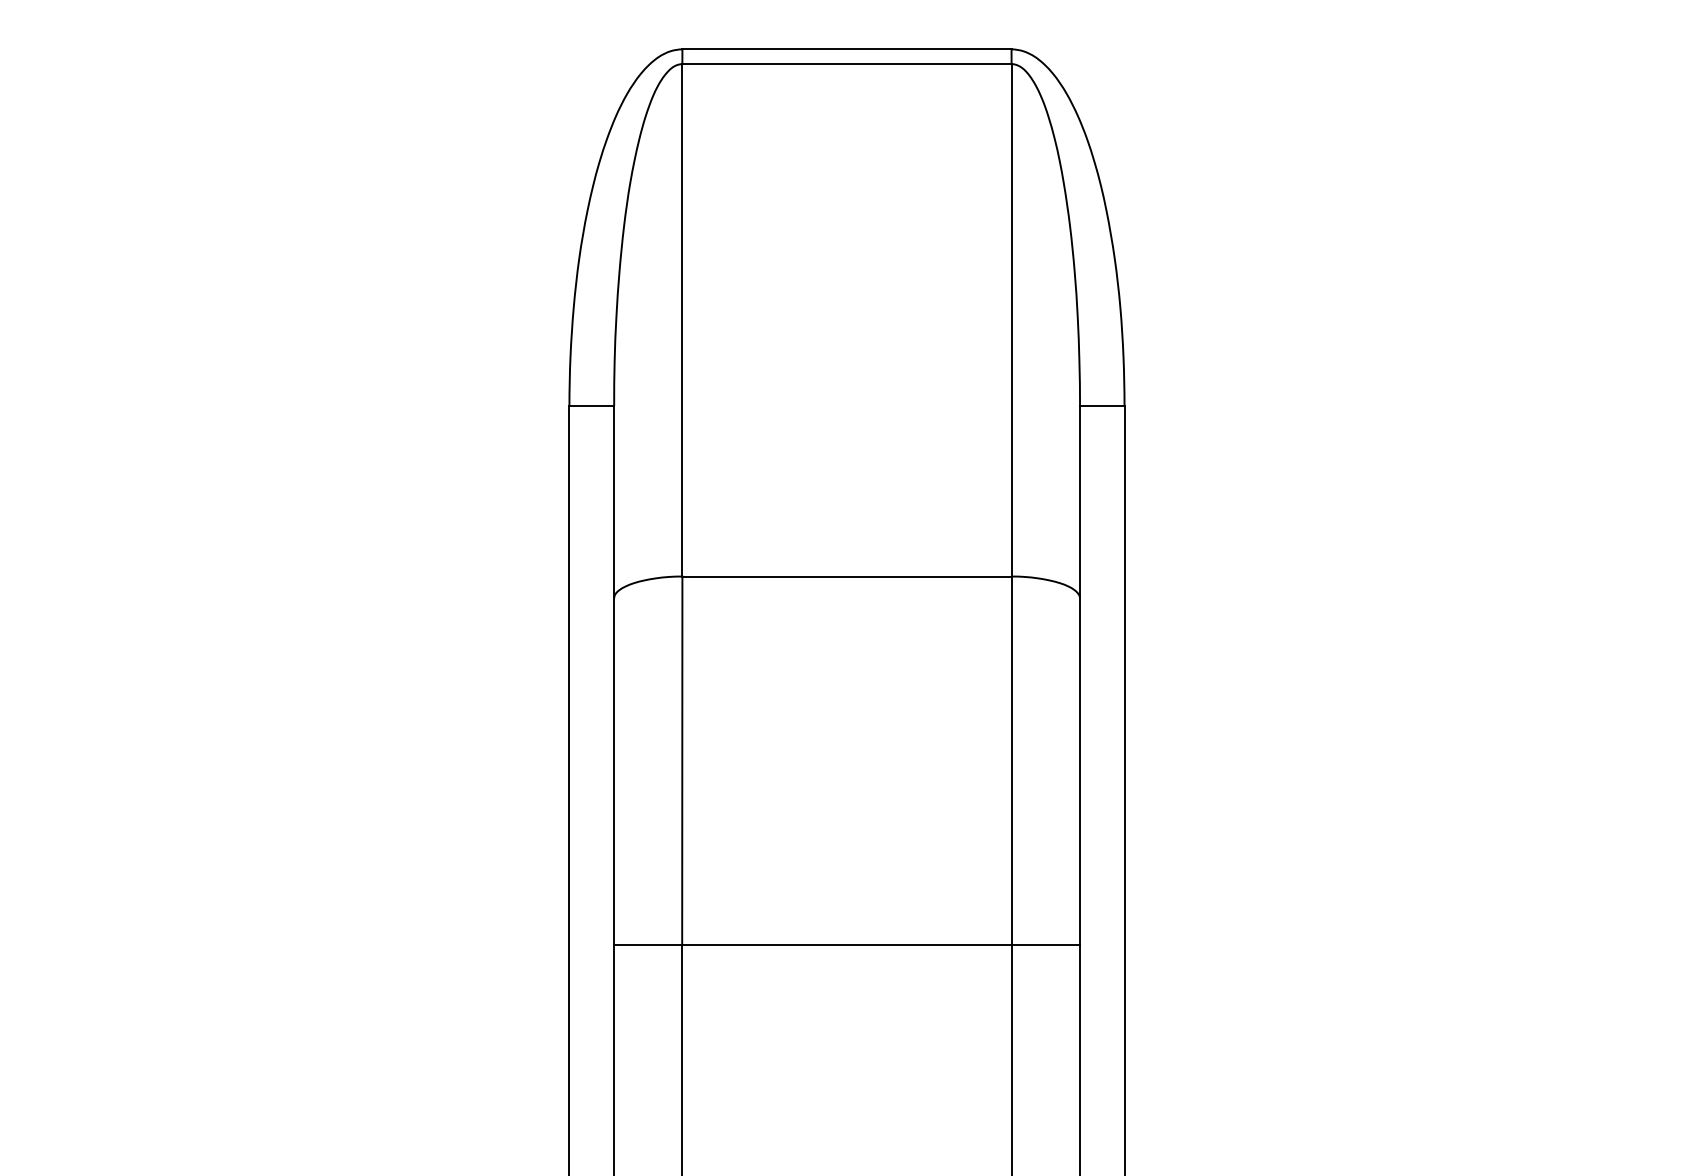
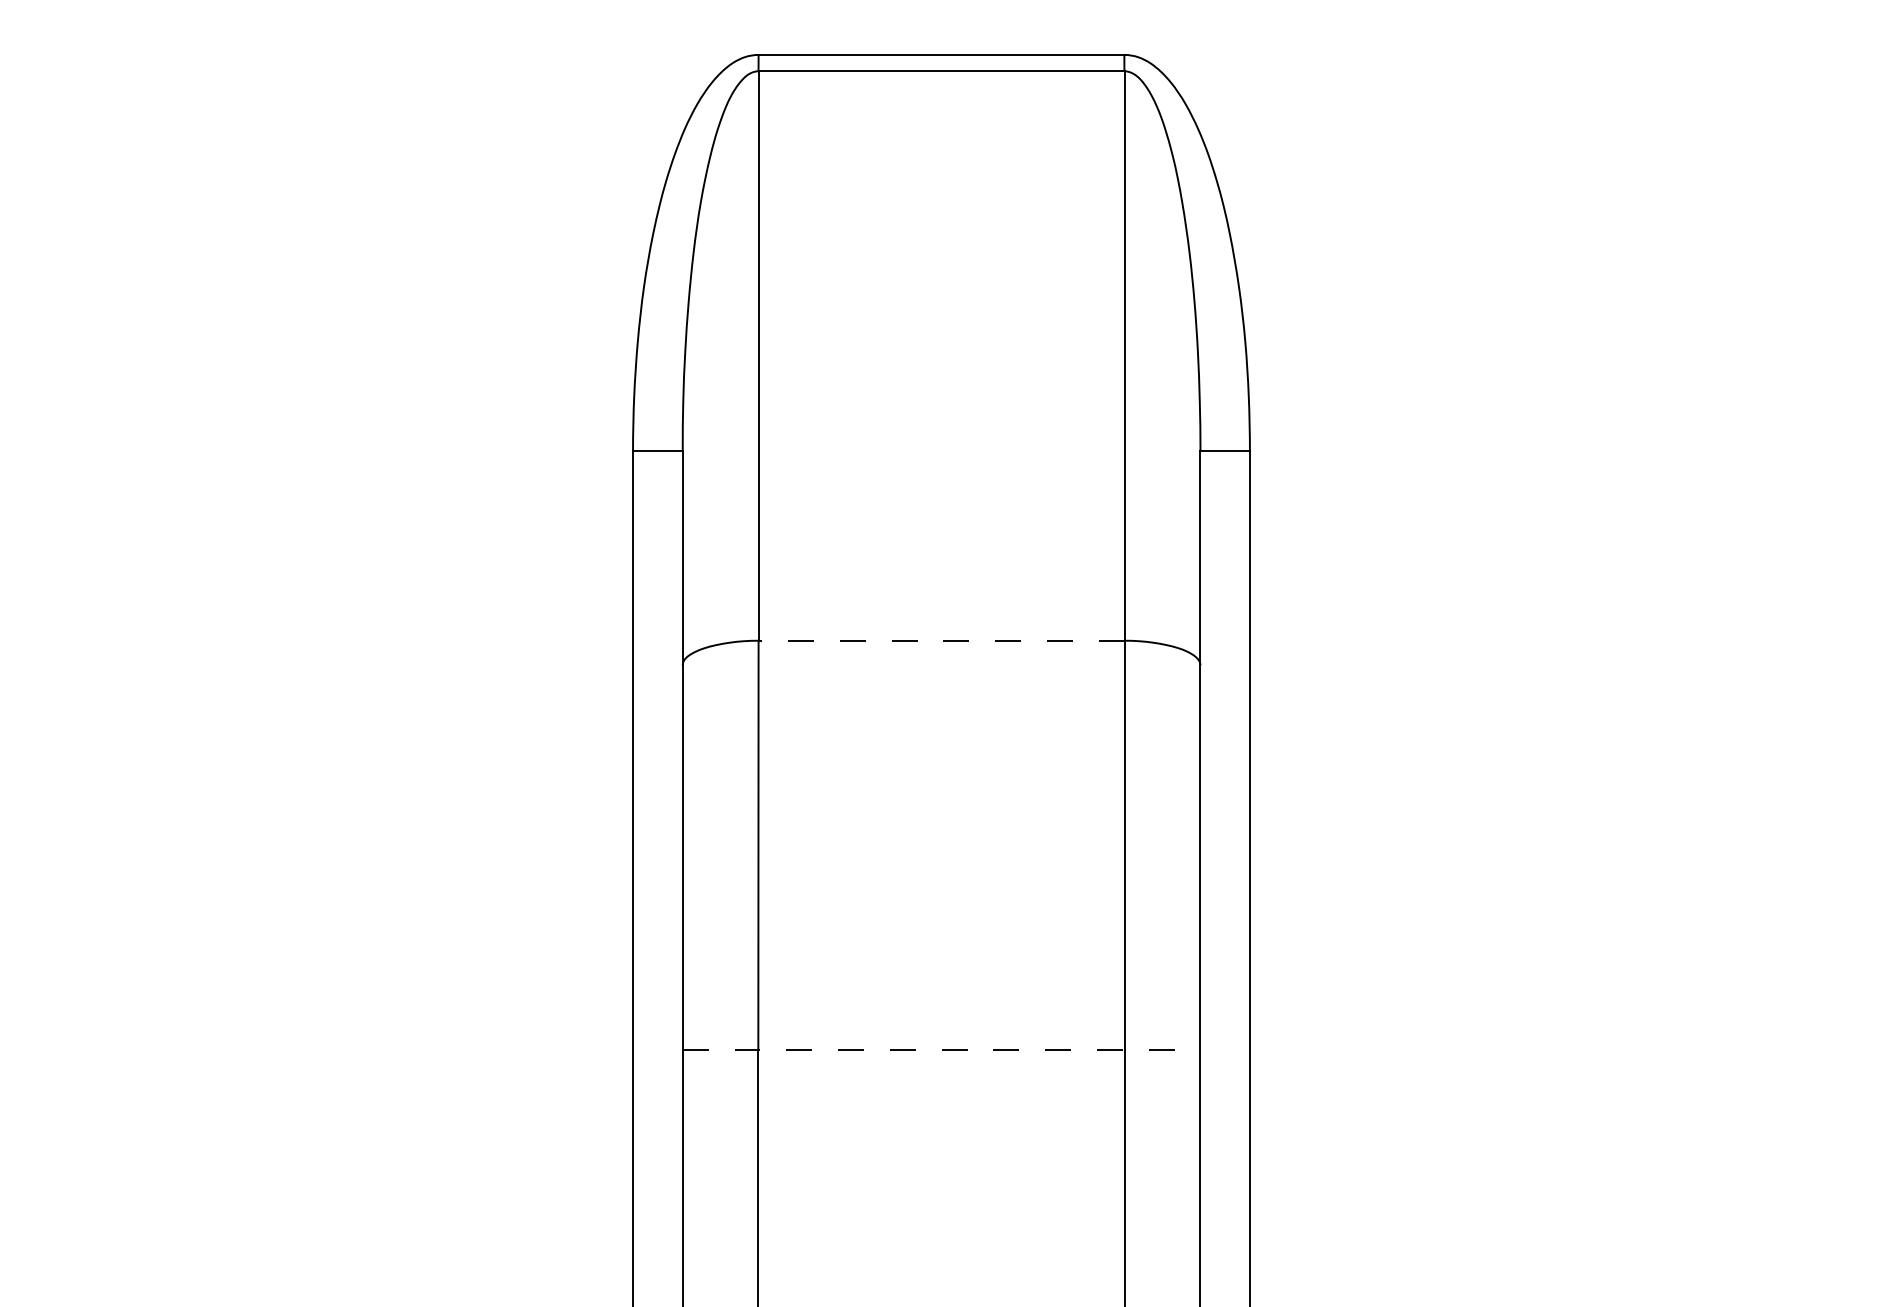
line: (847, 576) -> (941, 640), solid -> dashed
line: (847, 945) -> (941, 1050), solid -> dashed

